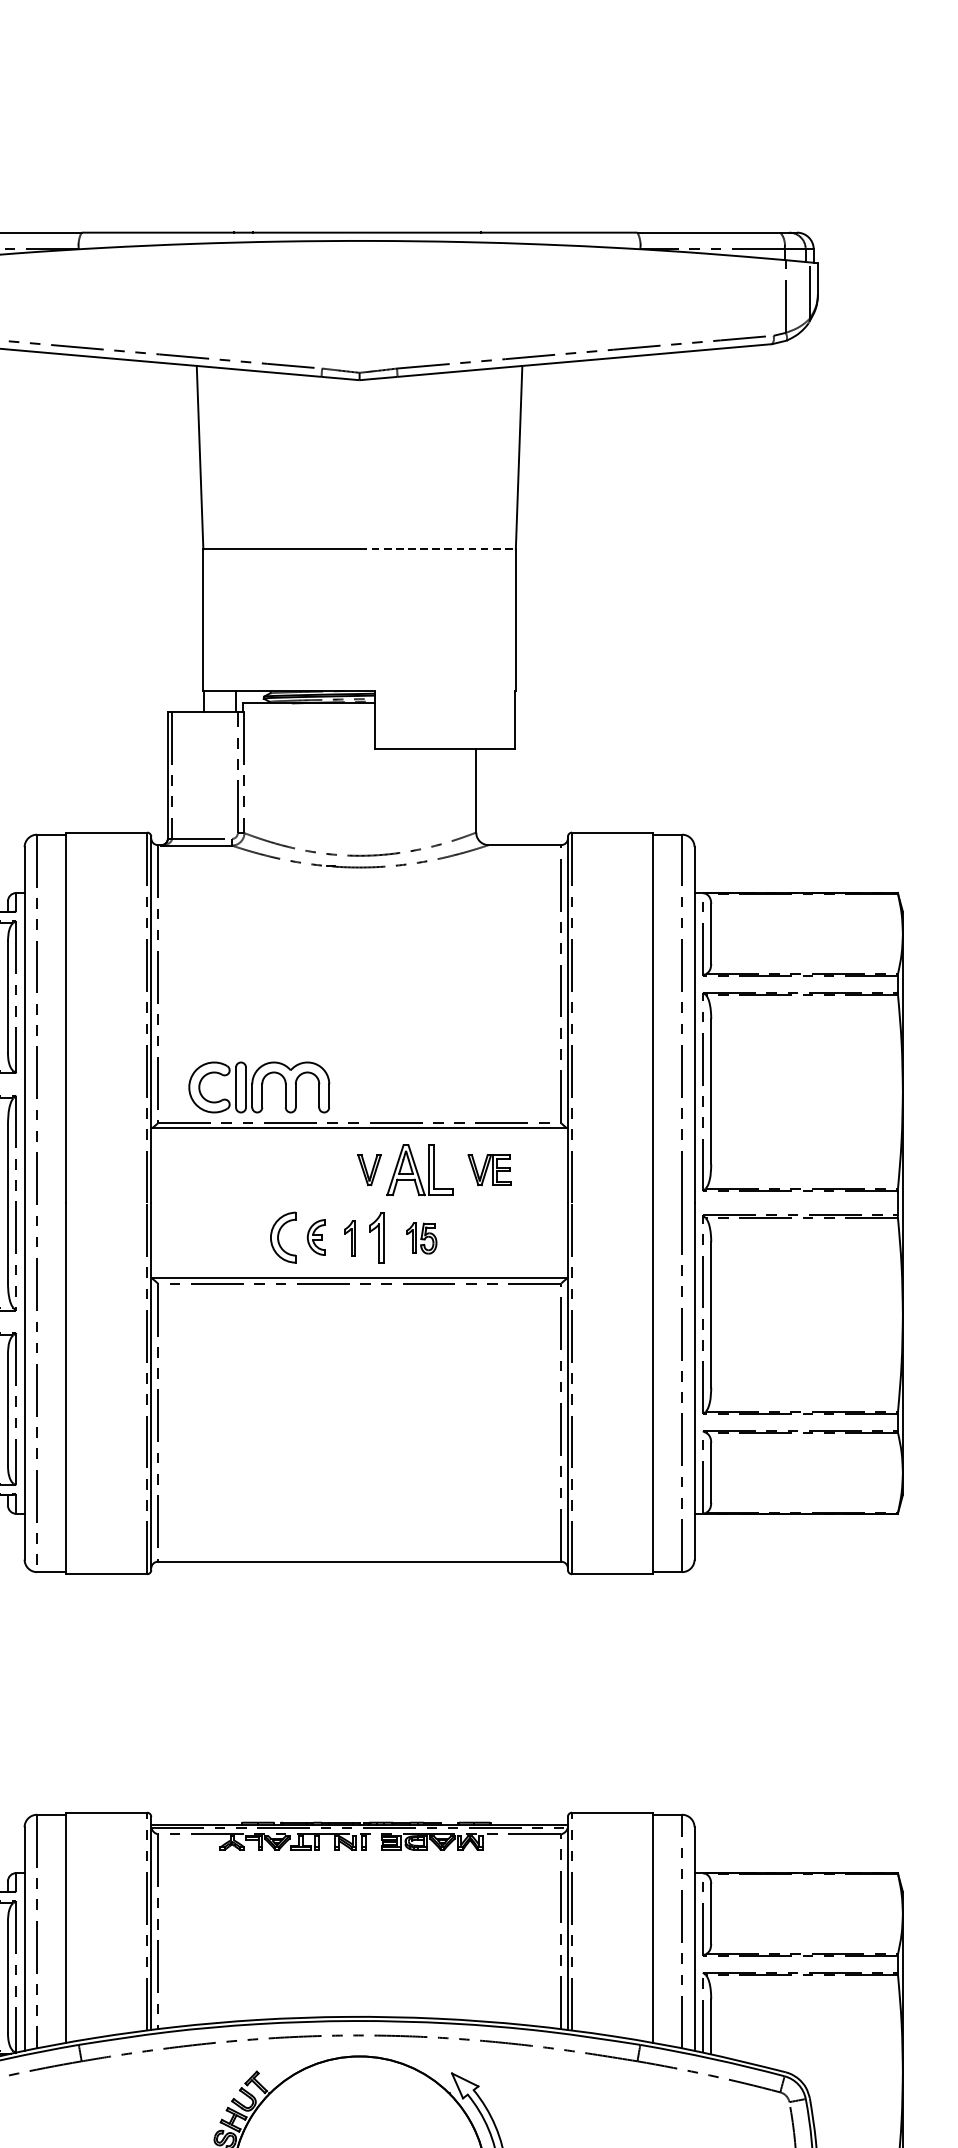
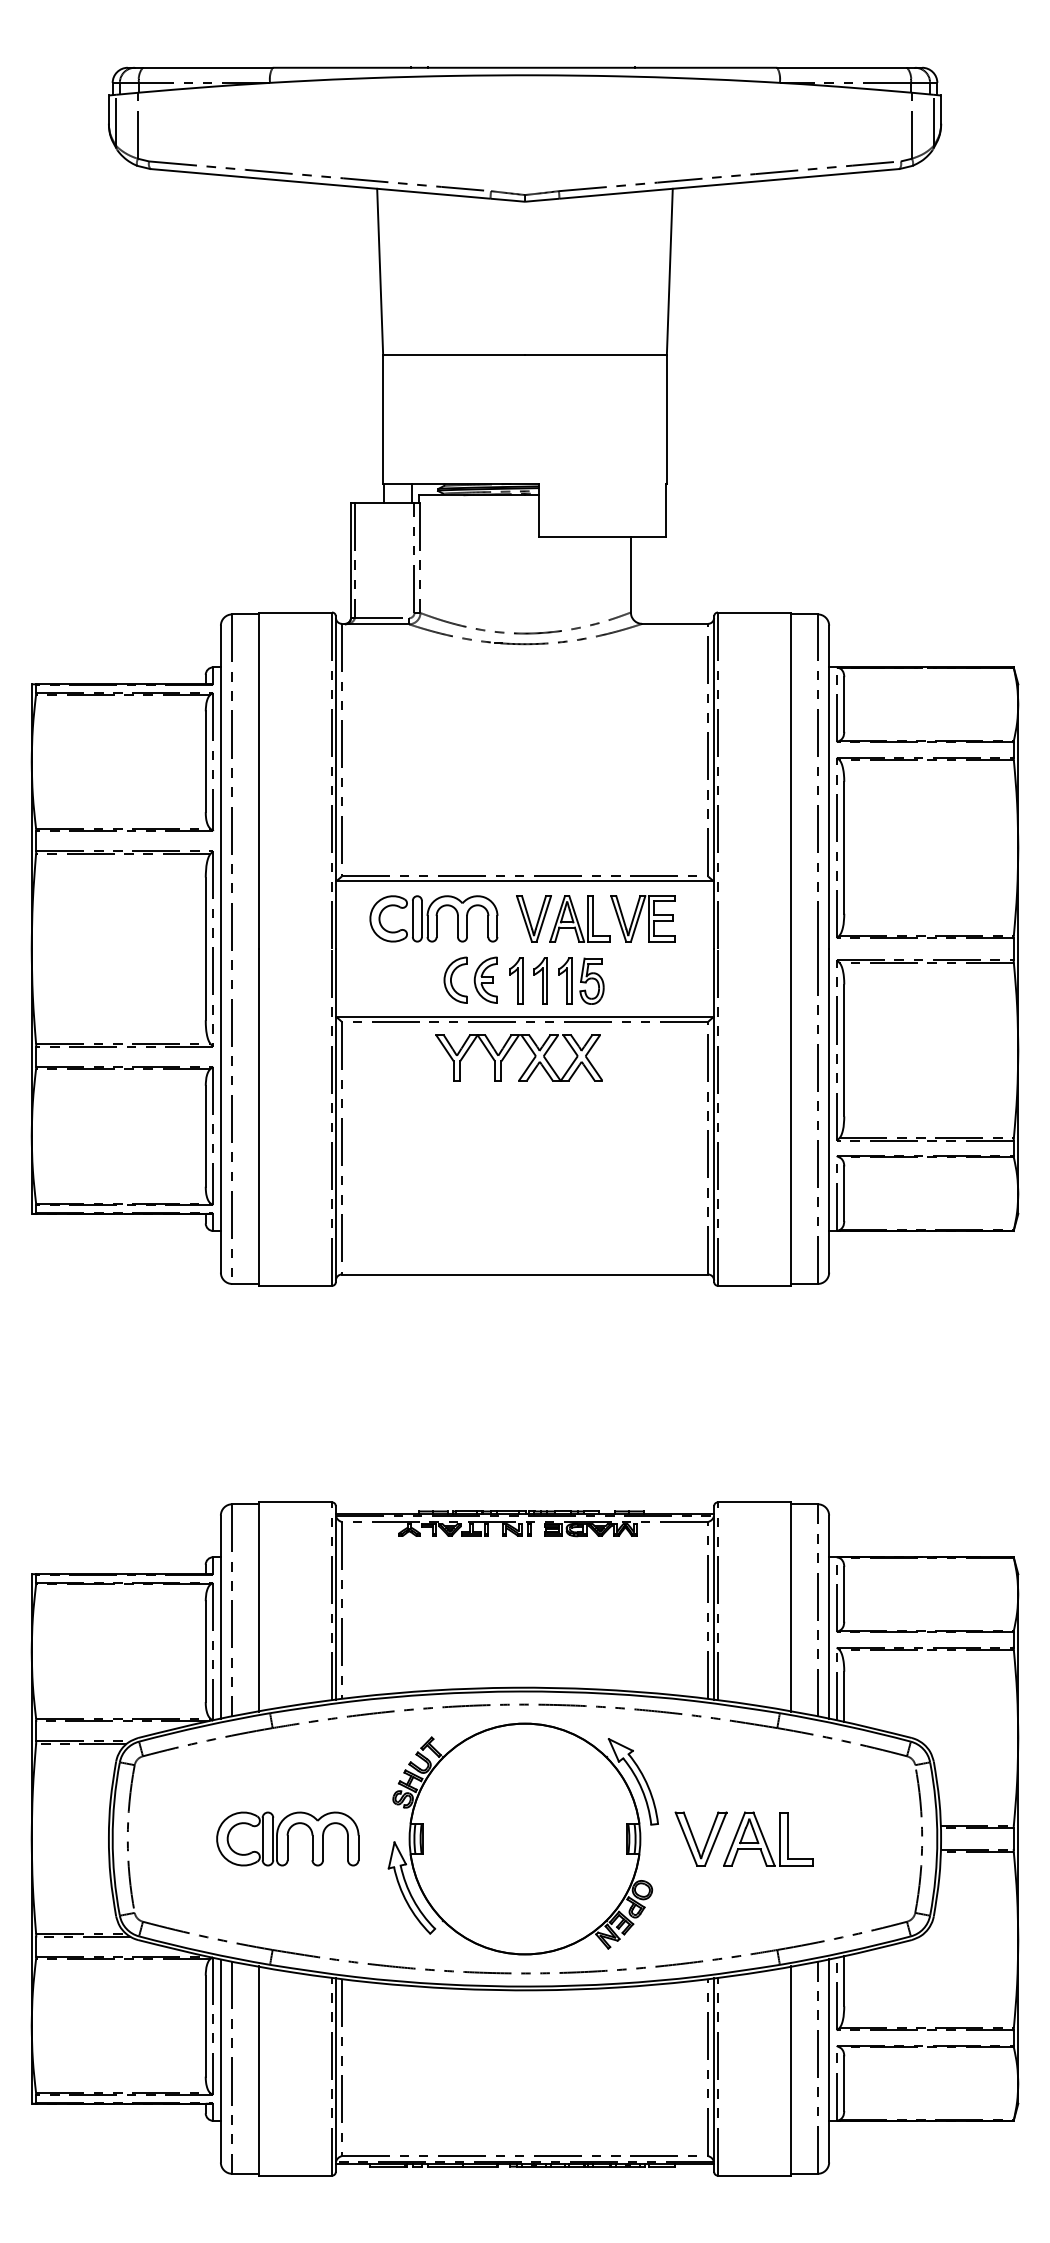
line: (437, 549) -> (595, 355), dashed -> solid
part: (258, 1087) -> (433, 918), moved
part: (368, 1169) -> (533, 918), size x1.67
part: (489, 1169) -> (642, 918), size x1.67
part: (316, 1236) -> (485, 979), size x1.43
part: (350, 1237) -> (516, 980), size x1.43
part: (421, 1237) -> (581, 980), size x1.67
part: (342, 1316) -> (509, 1051), added

